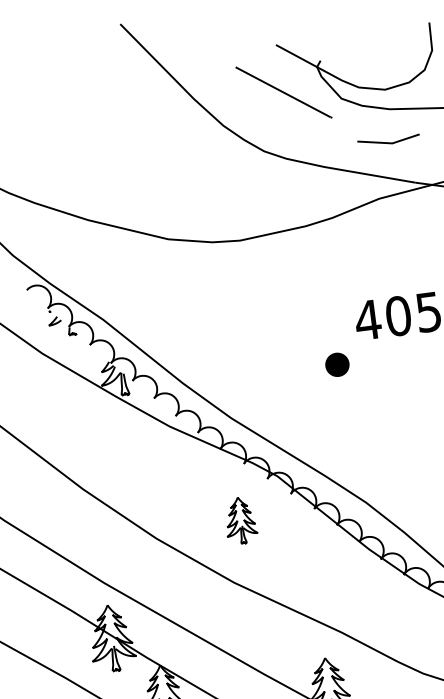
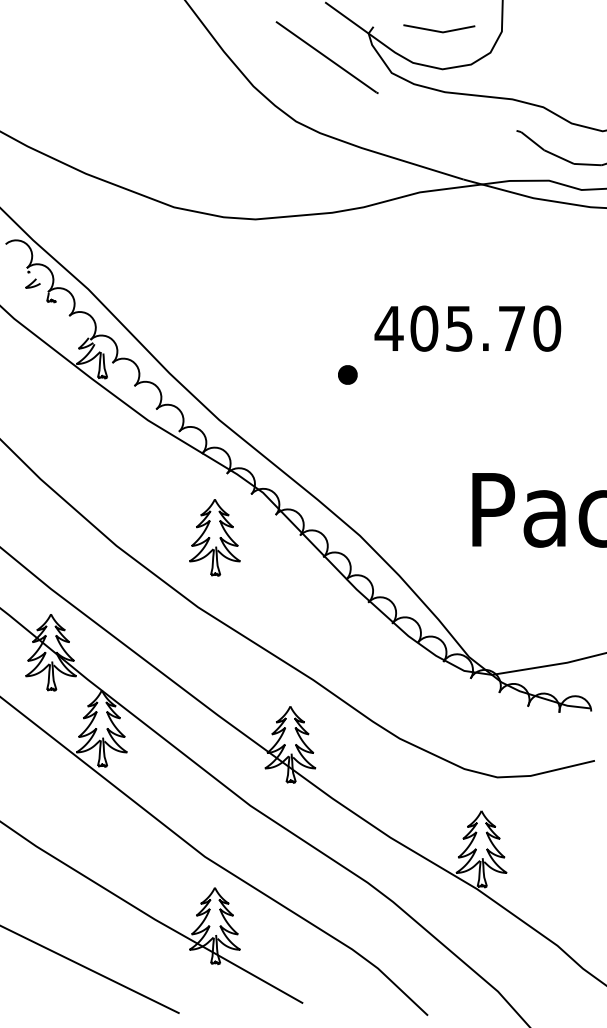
line: (389, 142) -> (439, 30), moved
part: (337, 364) -> (347, 374), size x0.71
part: (240, 520) -> (214, 537), size x1.43

